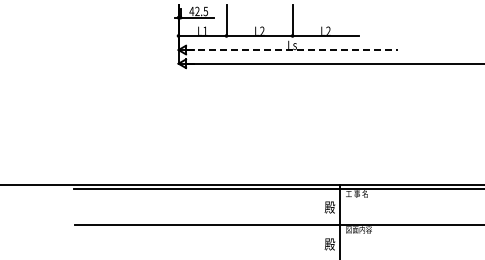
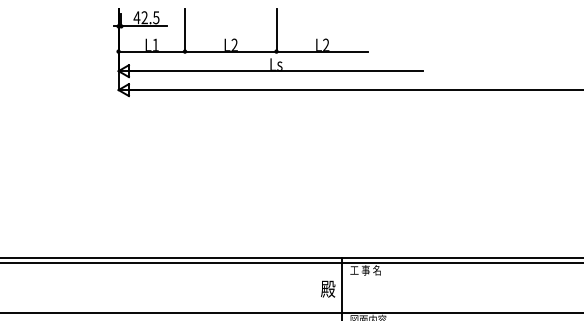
line: (293, 50) -> (277, 71), dashed -> solid

